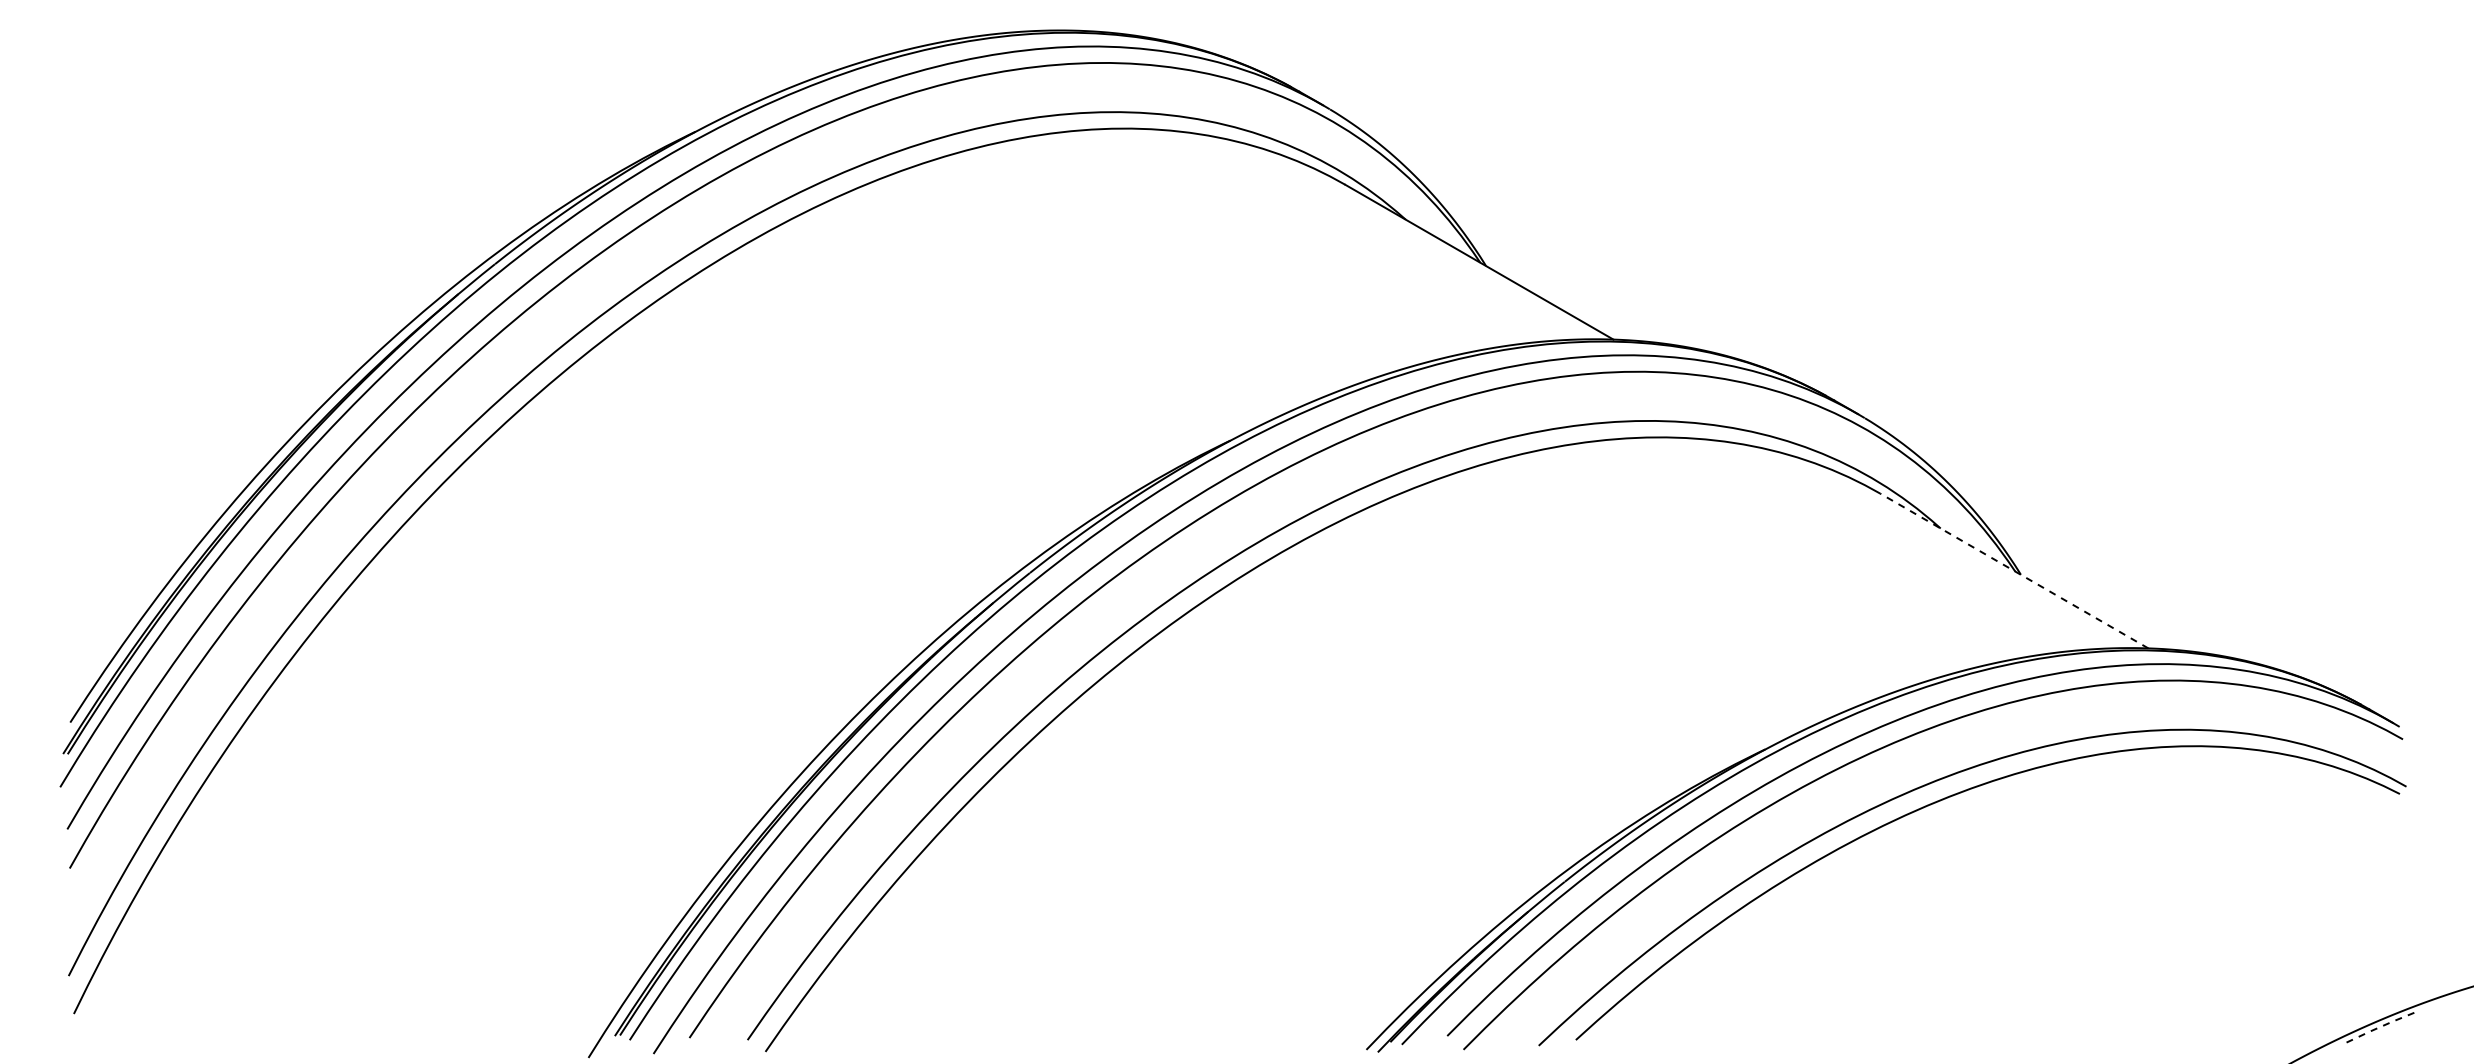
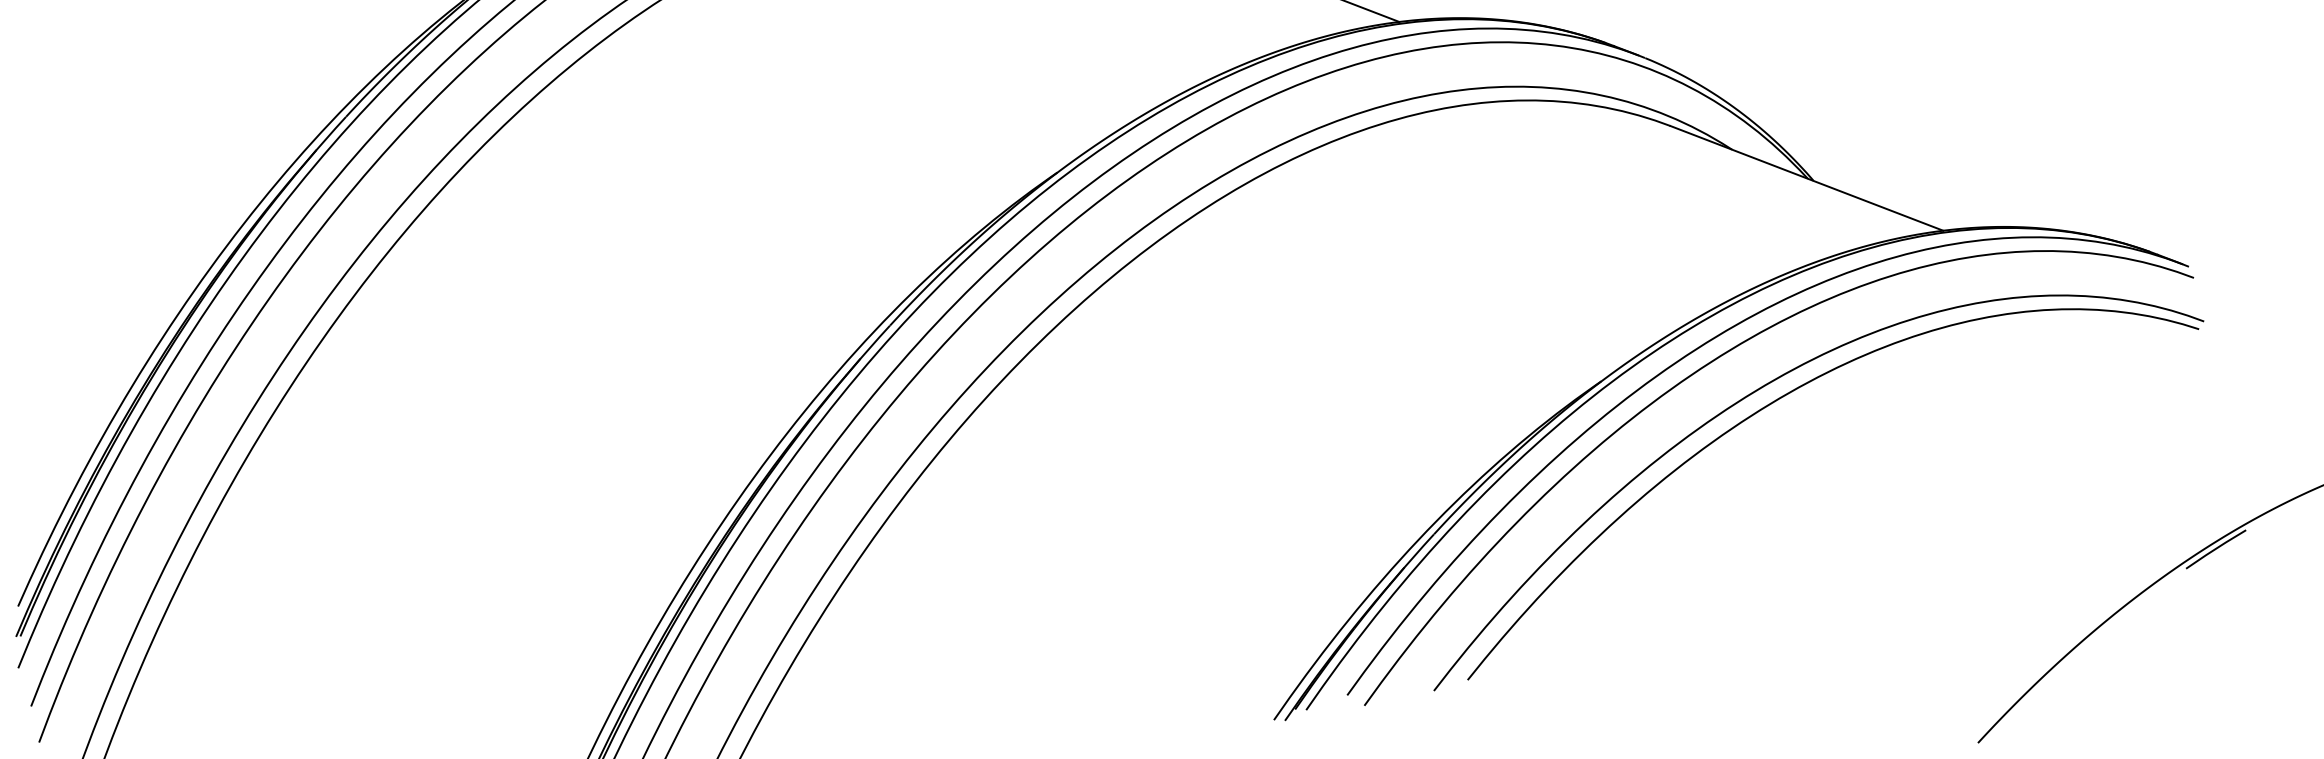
line: (2014, 570) -> (1807, 177), dashed -> solid
line: (2381, 1026) -> (2216, 548), dashed -> solid

